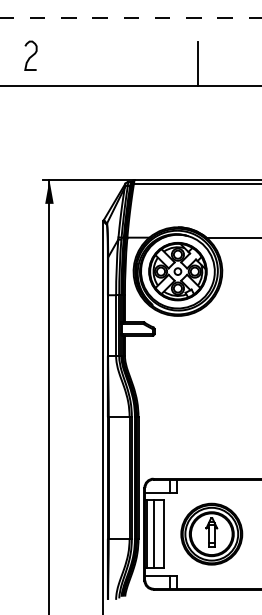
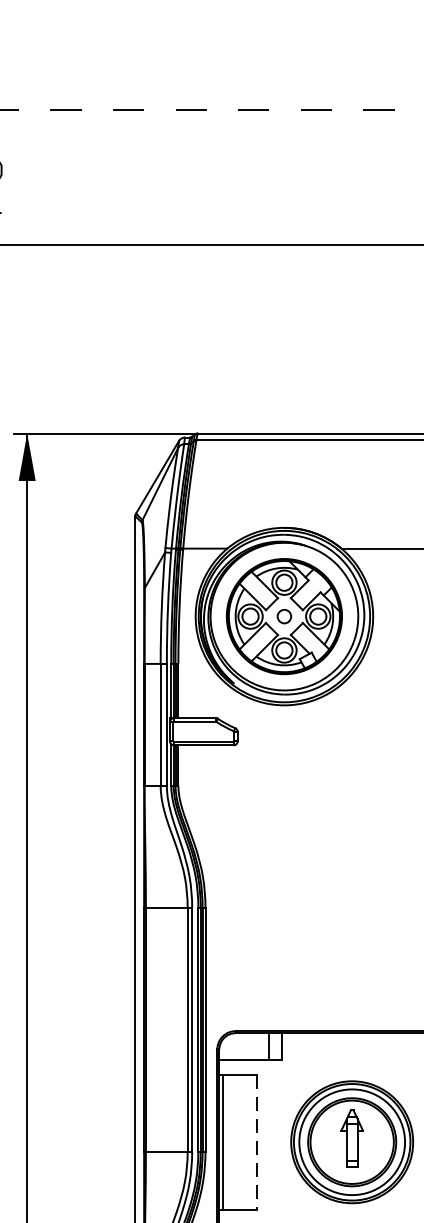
line: (197, 64) -> (323, 201), removed
line: (153, 534) -> (235, 1142), removed
line: (164, 534) -> (257, 1142), solid -> dashed

